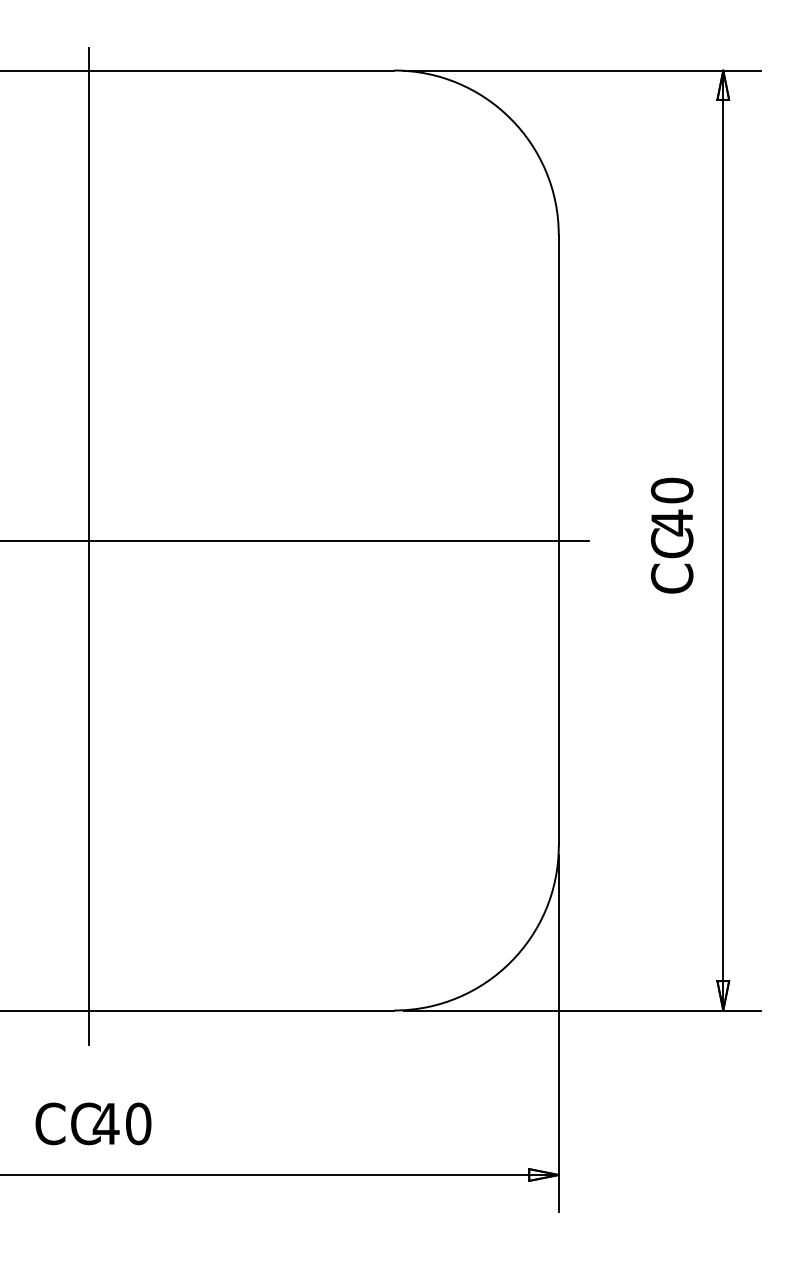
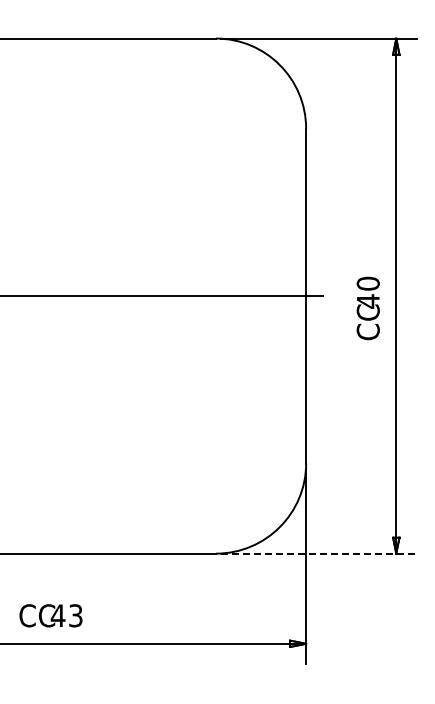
text: (670, 535) -> (367, 308), moved
line: (88, 546) -> (48, 299), removed
line: (581, 1010) -> (318, 553), solid -> dashed
text: (137, 1123) -> (75, 615), 40 -> 43

